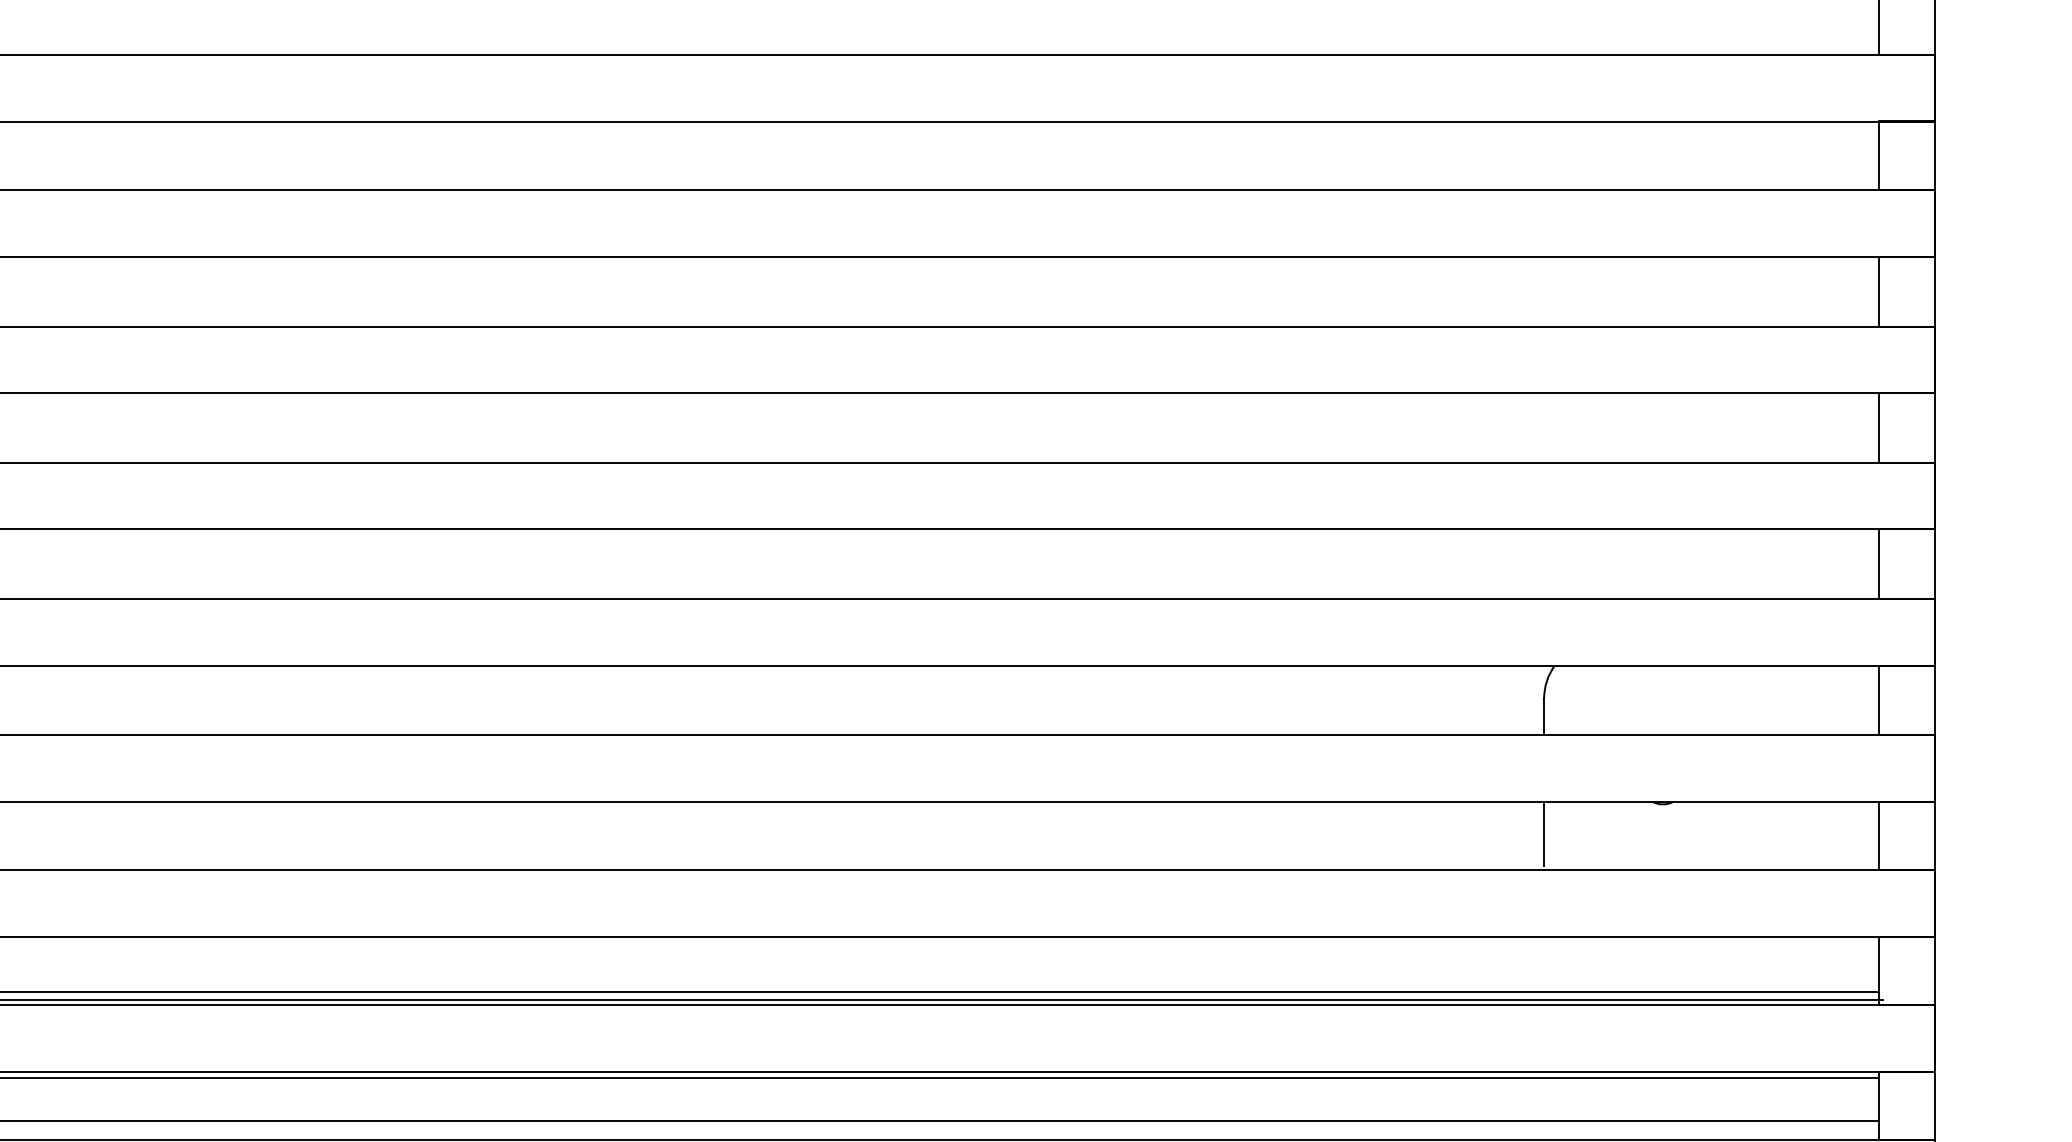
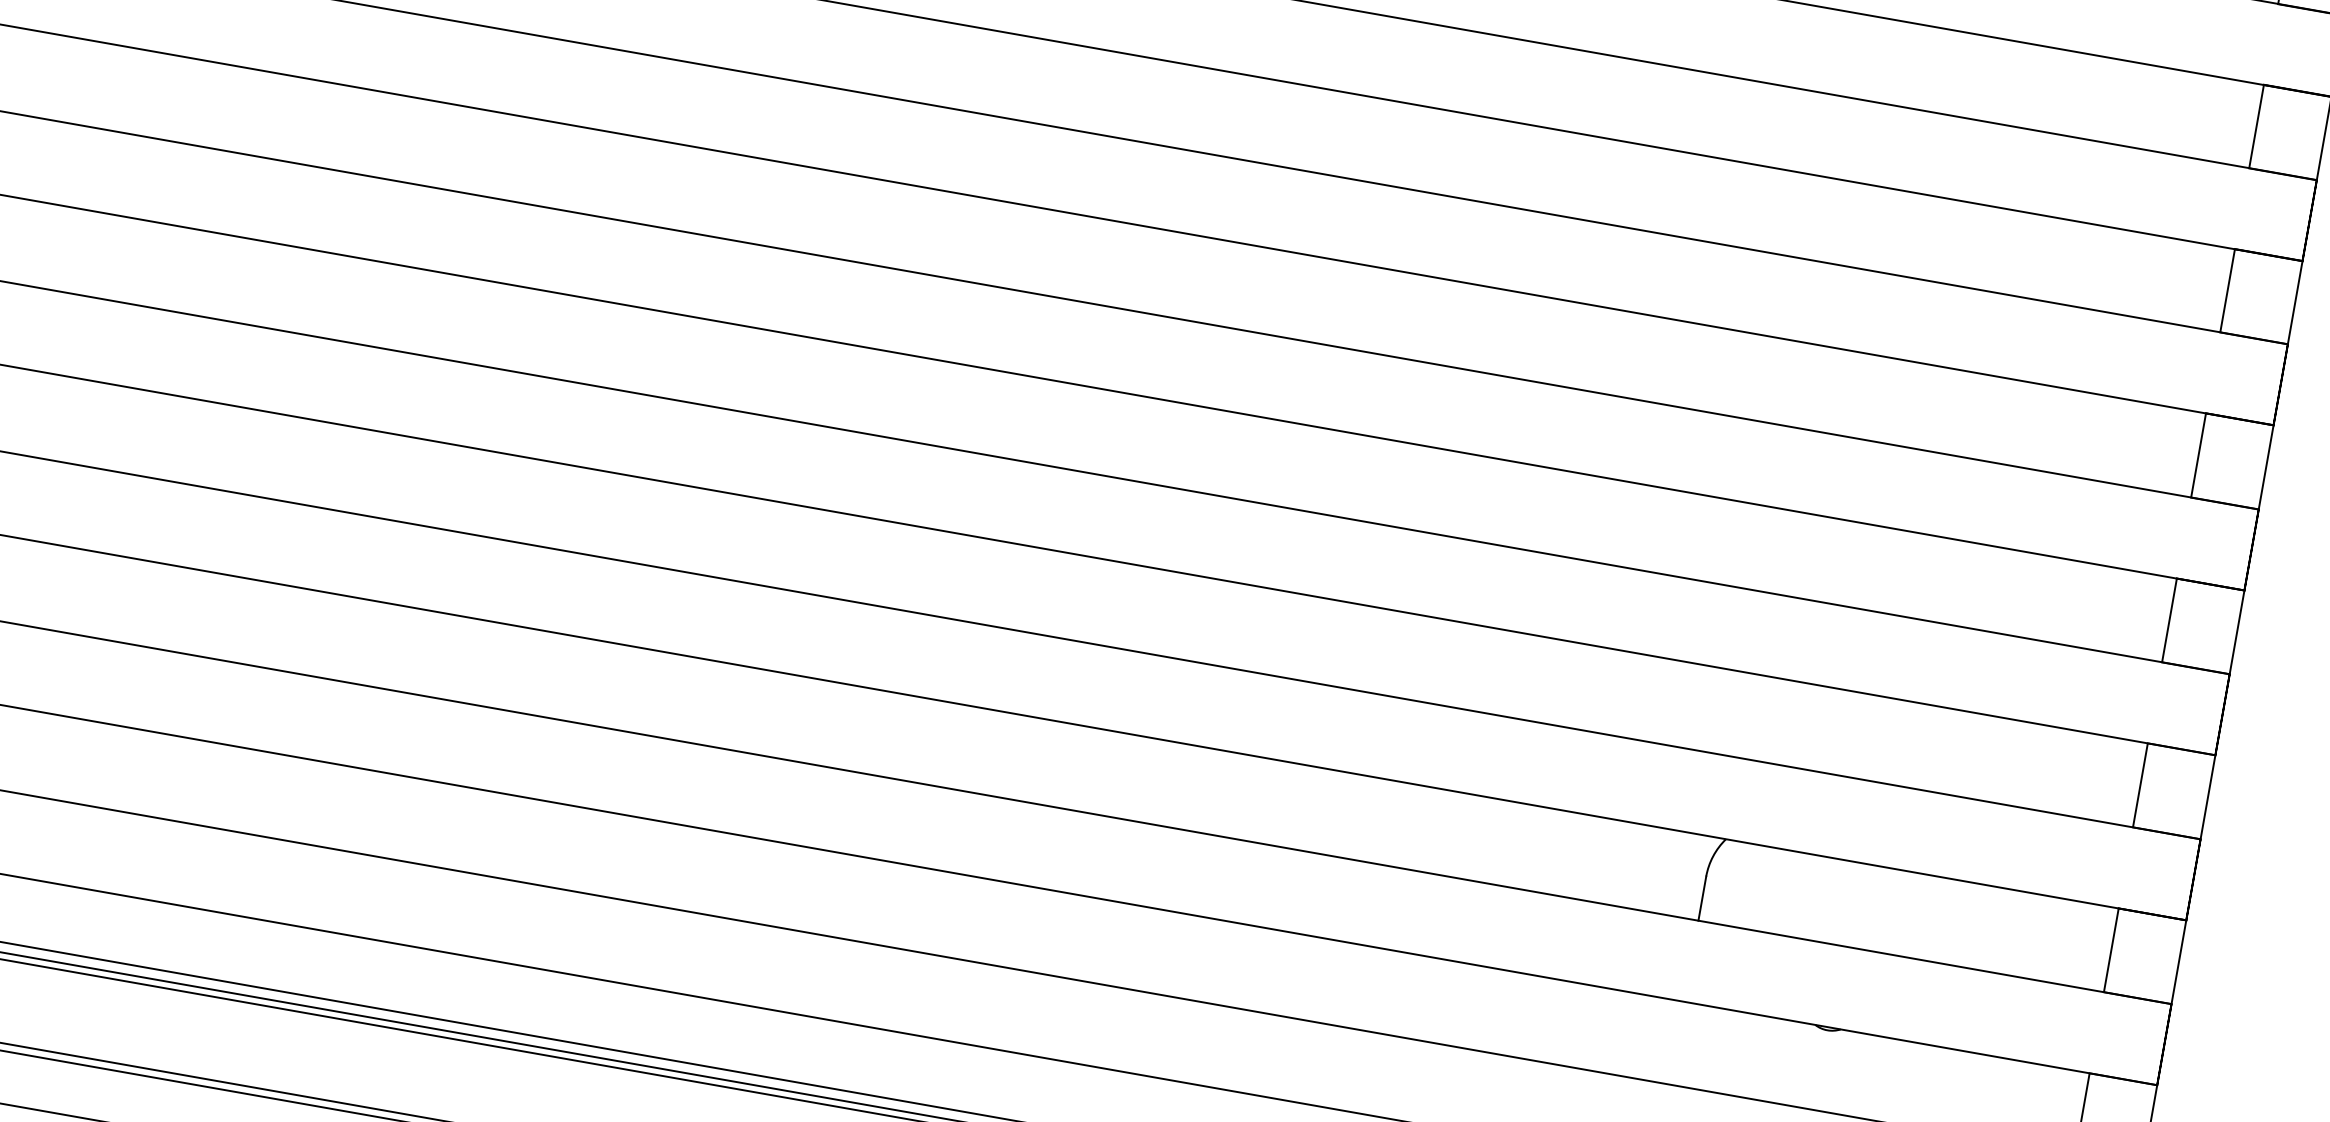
line: (1544, 833) -> (1677, 1040), removed

